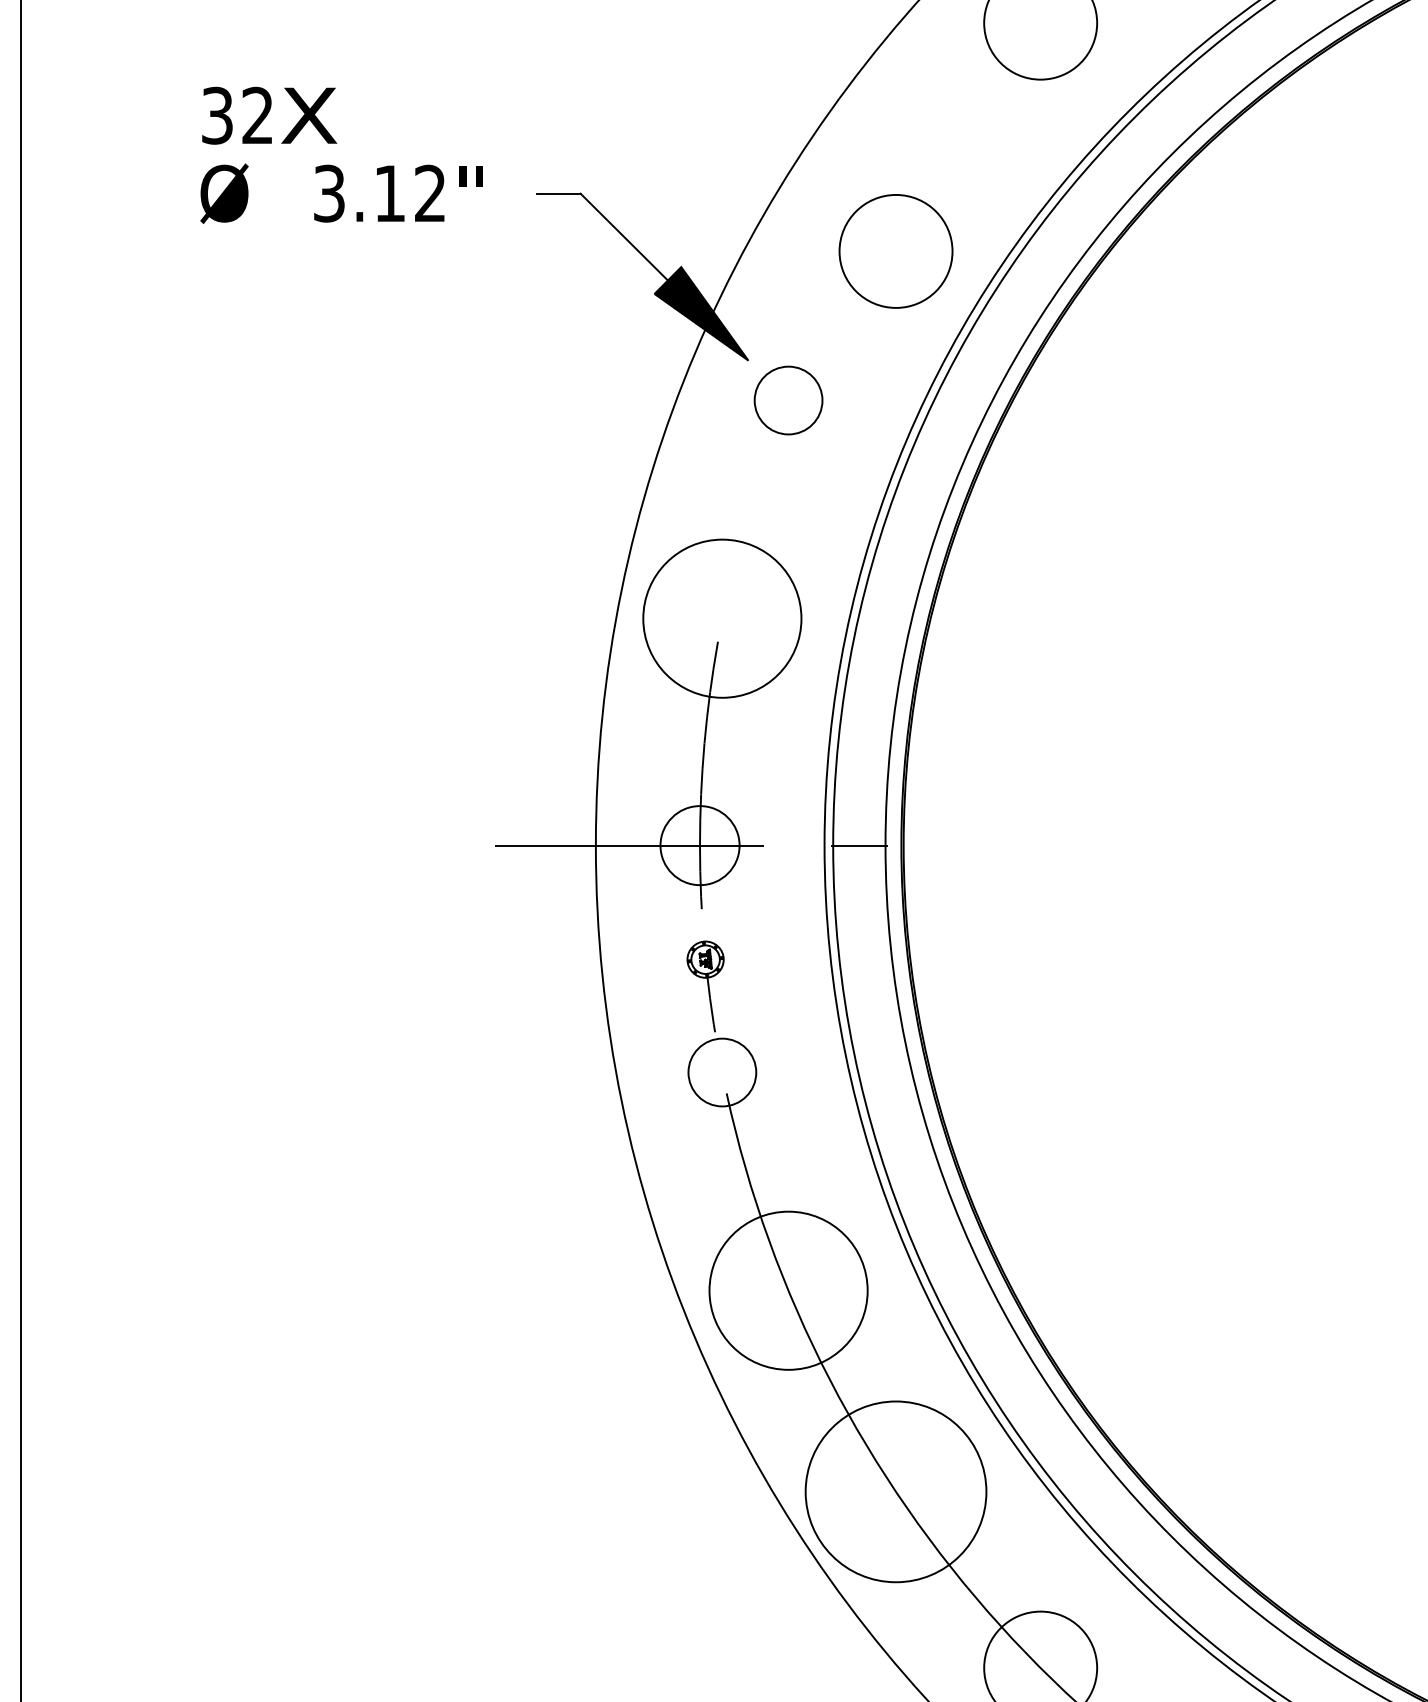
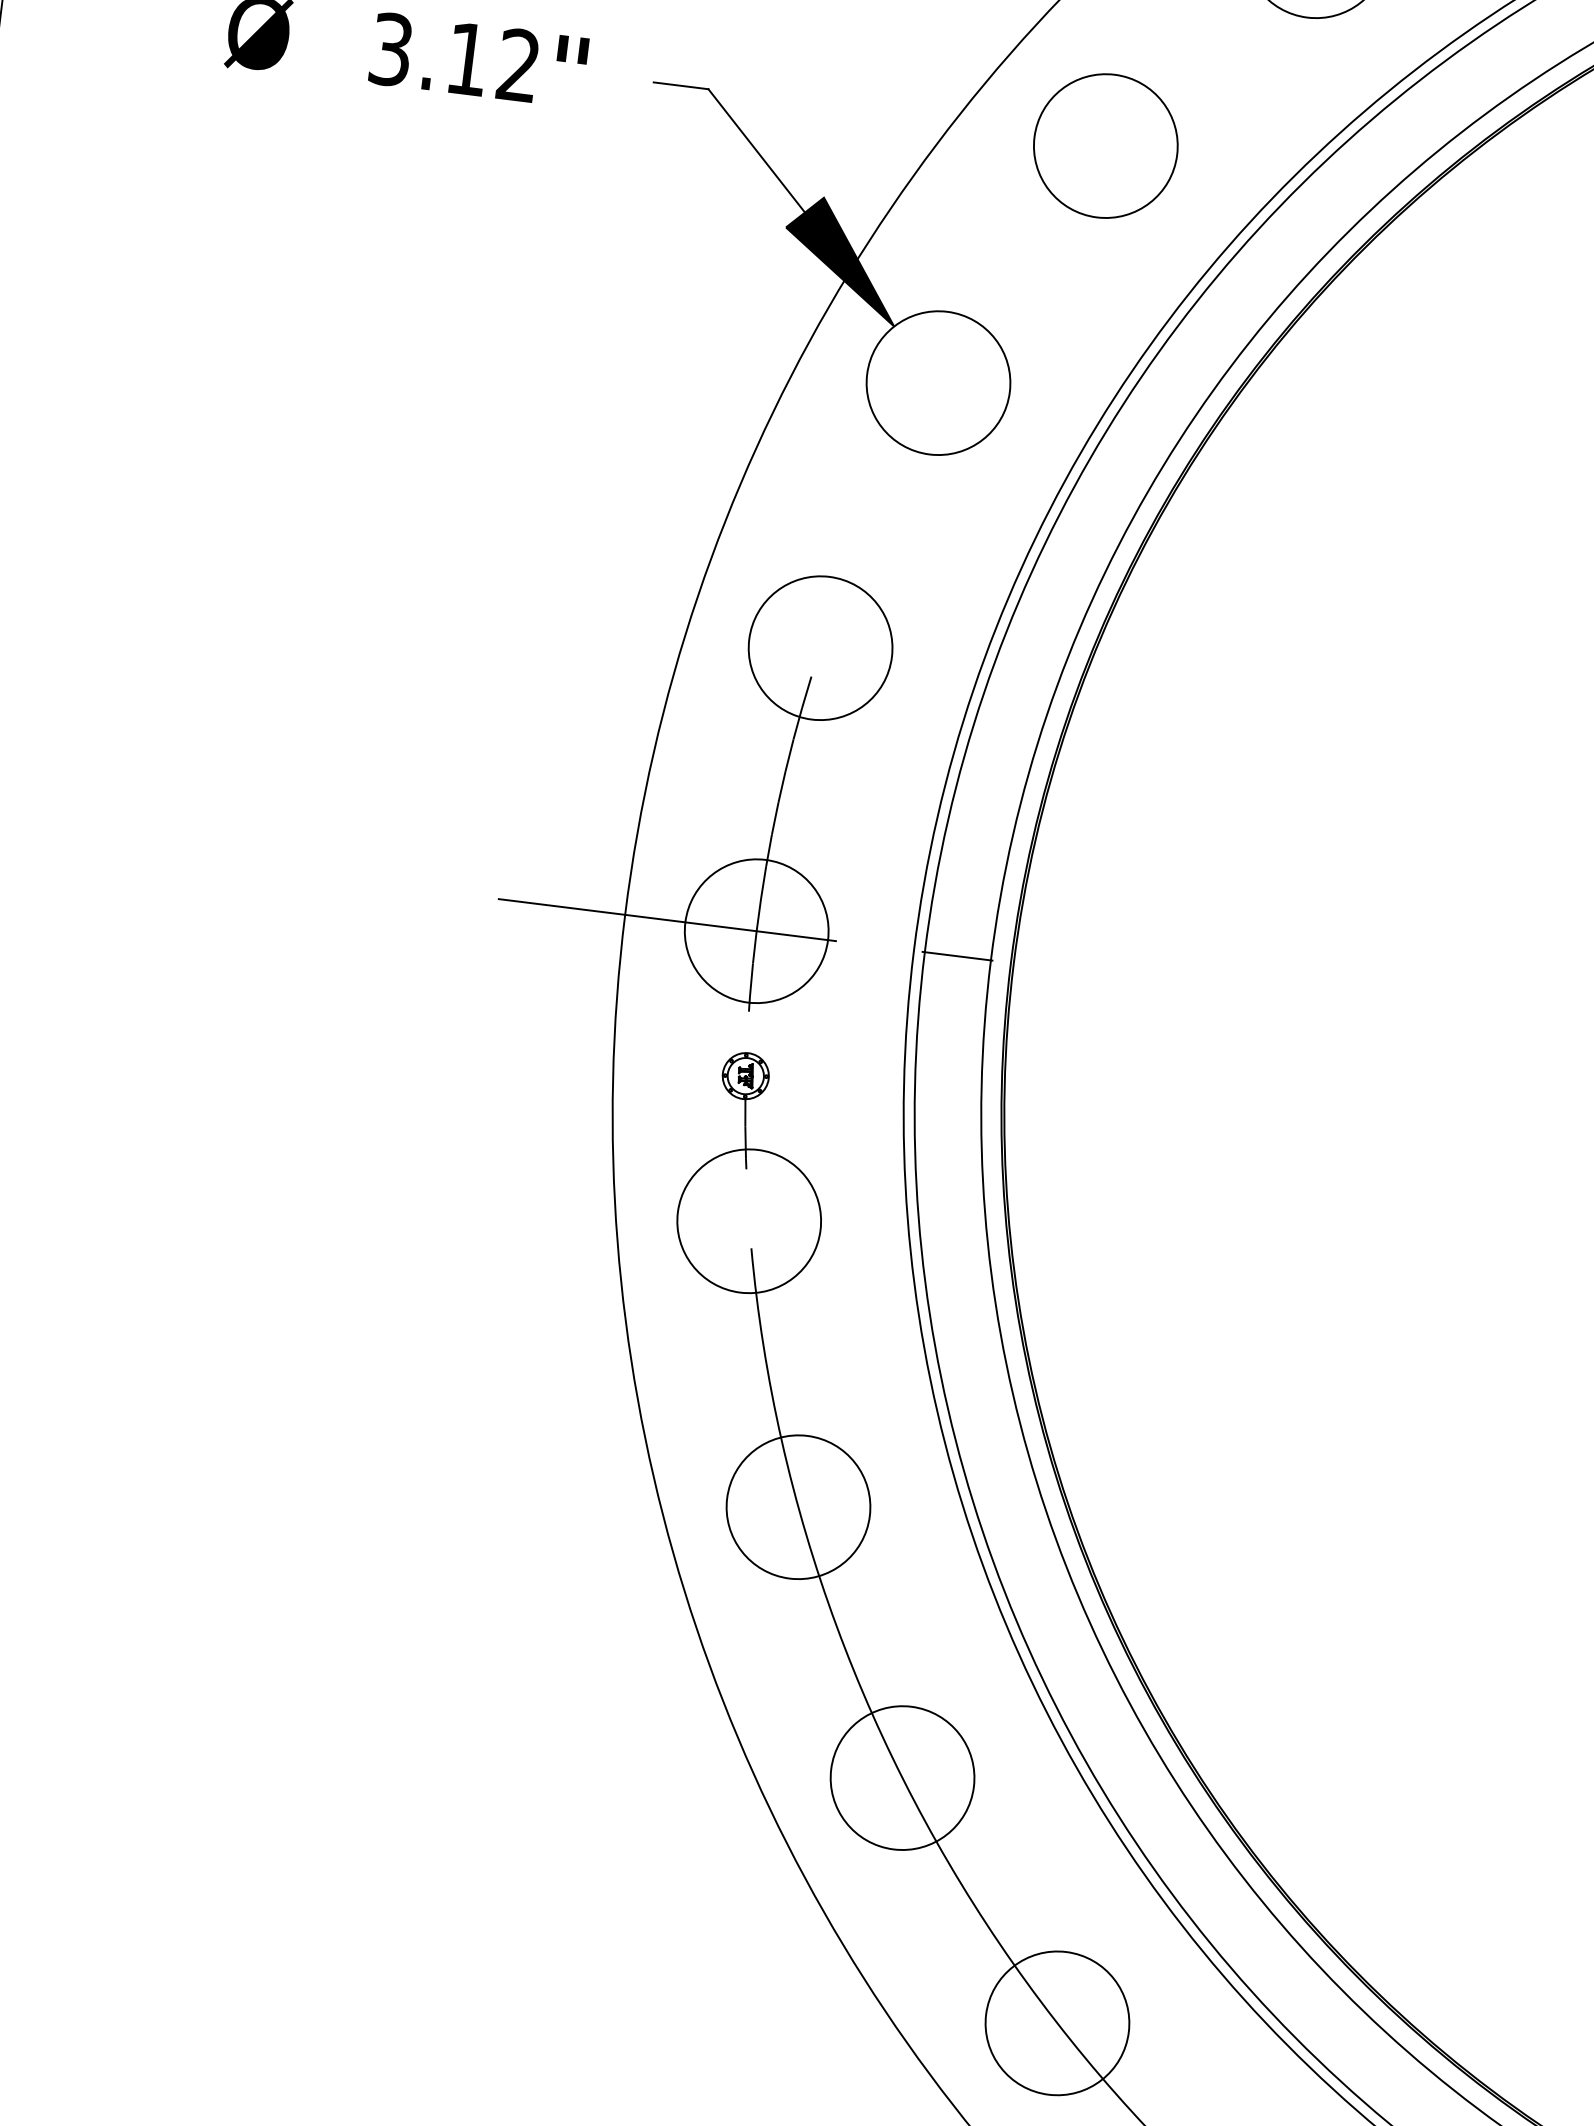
circle: (895, 251) -> (1105, 146), moved
circle: (788, 400) -> (938, 383), size x1.67
circle: (721, 618) -> (819, 647), size x0.71
circle: (699, 845) -> (756, 930), size x1.43
circle: (721, 1072) -> (748, 1221), size x1.67
circle: (788, 1290) -> (798, 1506), size x0.71
circle: (895, 1491) -> (901, 1777), size x0.62

